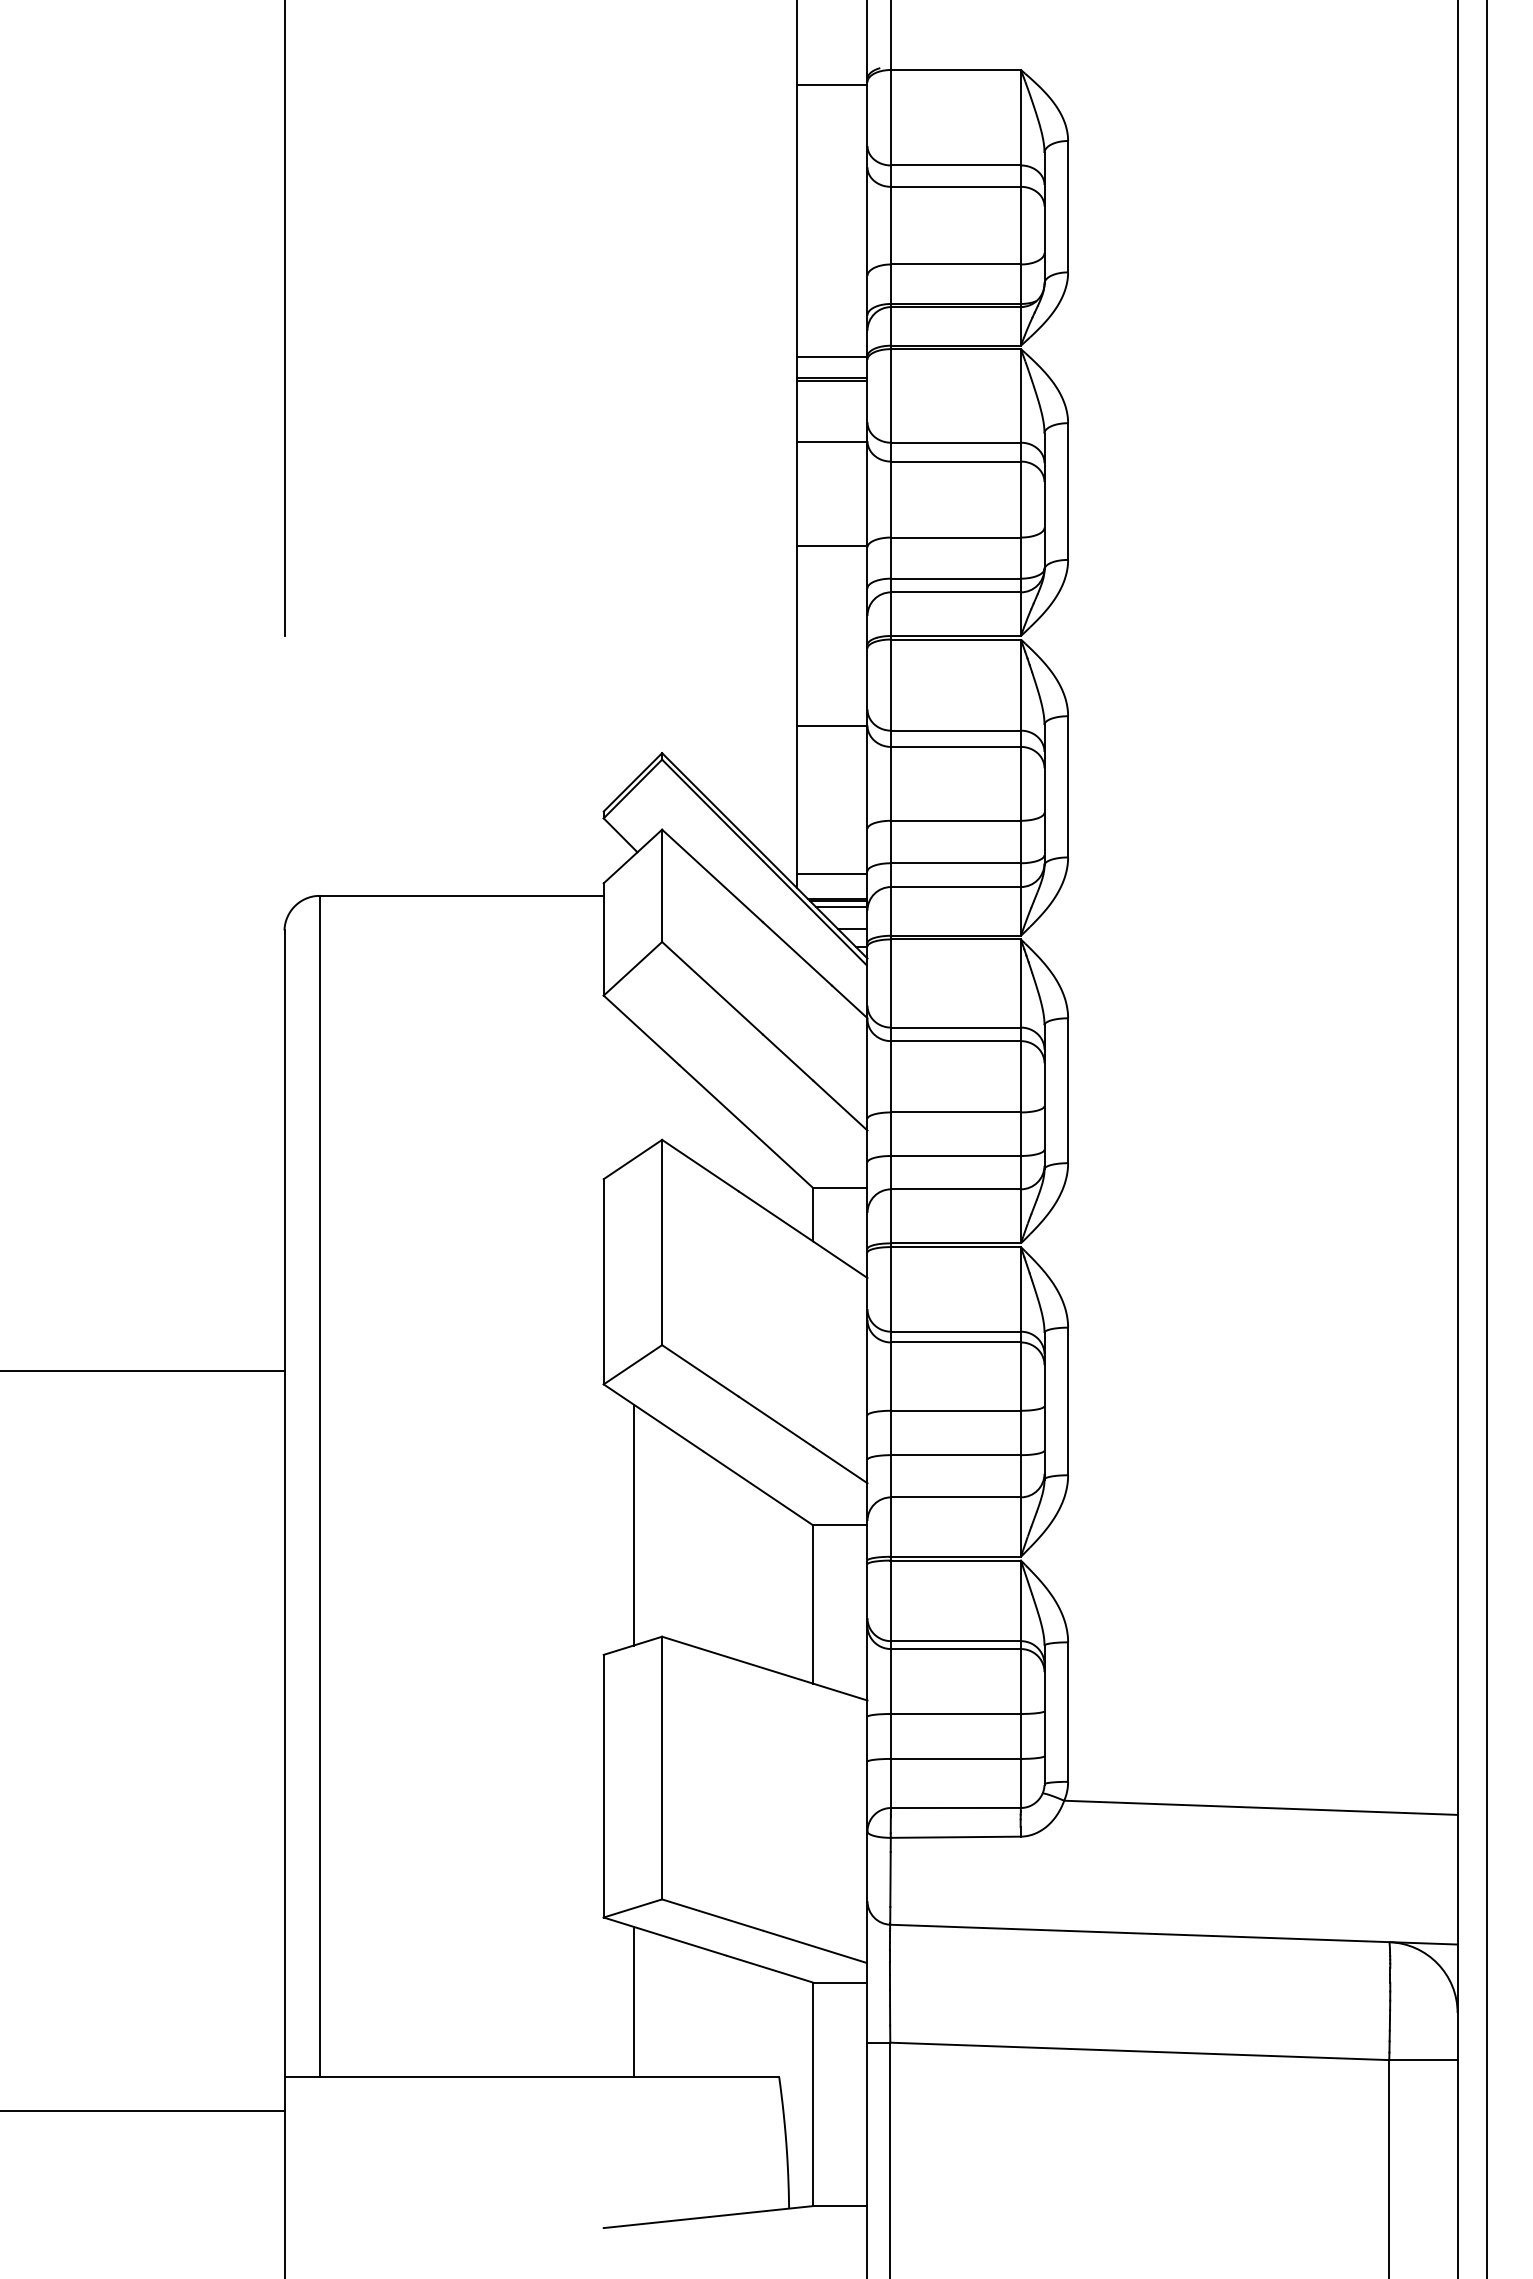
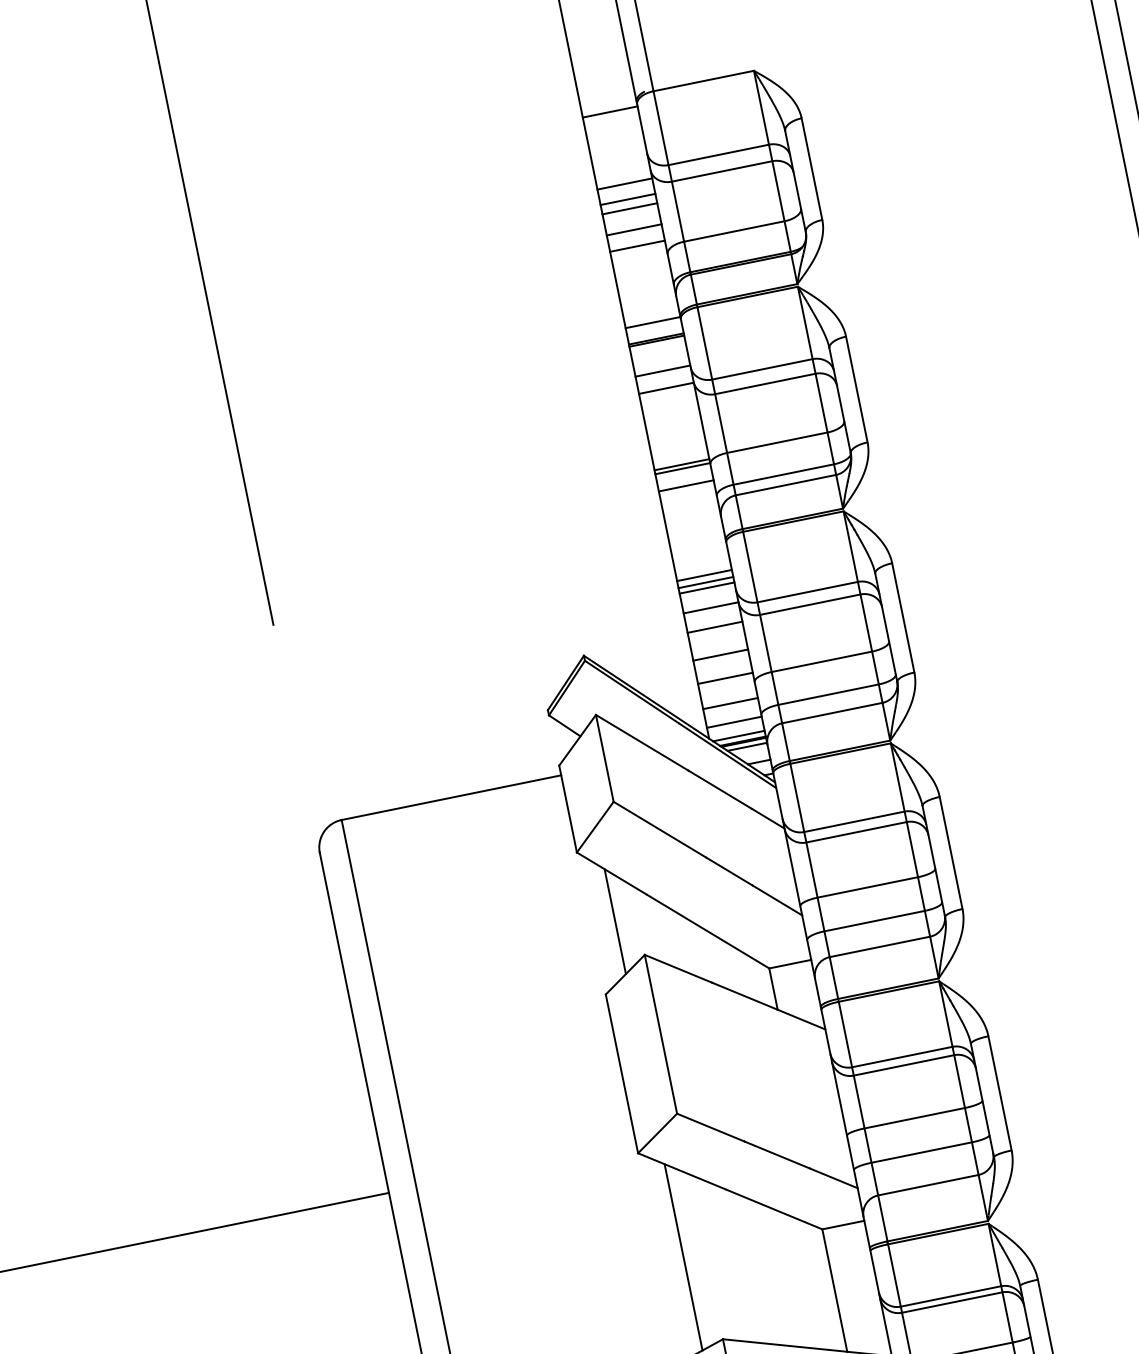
line: (831, 177) -> (624, 183), added
line: (831, 197) -> (627, 199), added
line: (831, 209) -> (629, 208), added
line: (831, 237) -> (633, 230), added
line: (831, 258) -> (637, 246), added
line: (831, 419) -> (662, 371), added
line: (831, 540) -> (681, 464), added
line: (831, 568) -> (685, 486), added
line: (831, 684) -> (704, 576), added
line: (831, 693) -> (705, 582), added
line: (831, 700) -> (706, 588), added
line: (831, 750) -> (714, 627), added
line: (831, 786) -> (720, 654), added
line: (831, 816) -> (724, 678), added
line: (831, 849) -> (730, 703), added
line: (833, 892) -> (738, 736), added
line: (633, 1090) -> (614, 921), added

